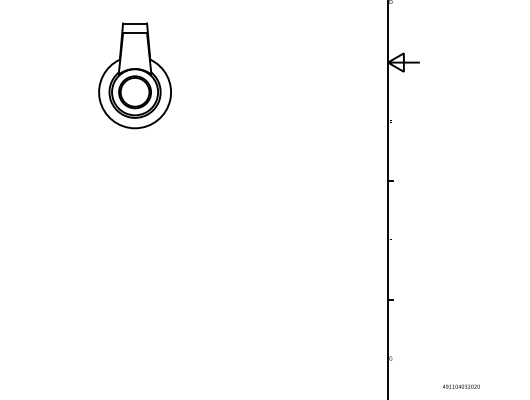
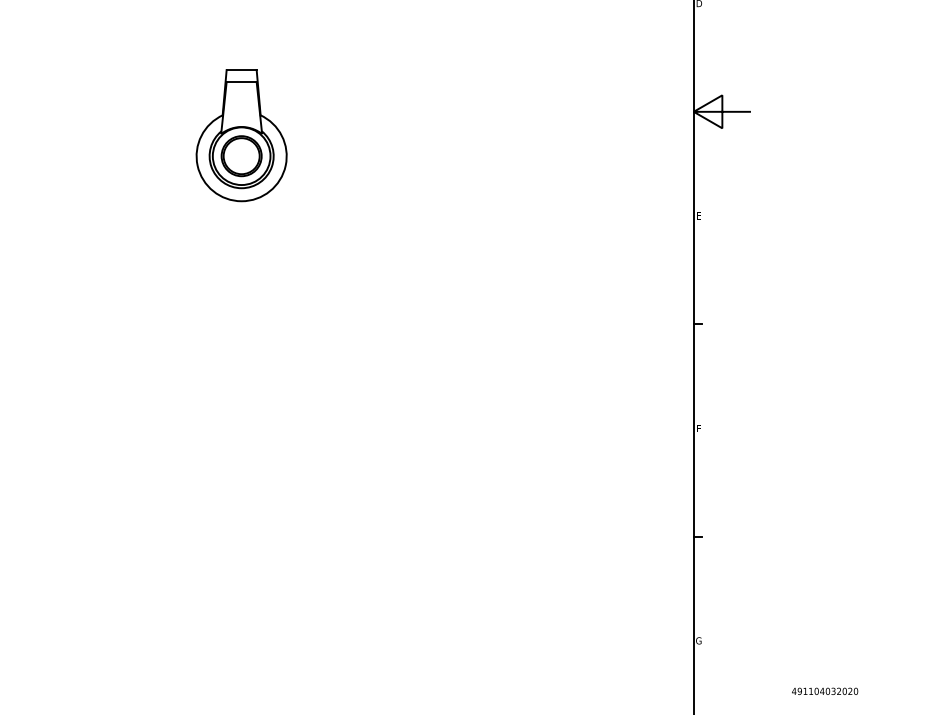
part: (134, 75) -> (240, 134), size x0.7

